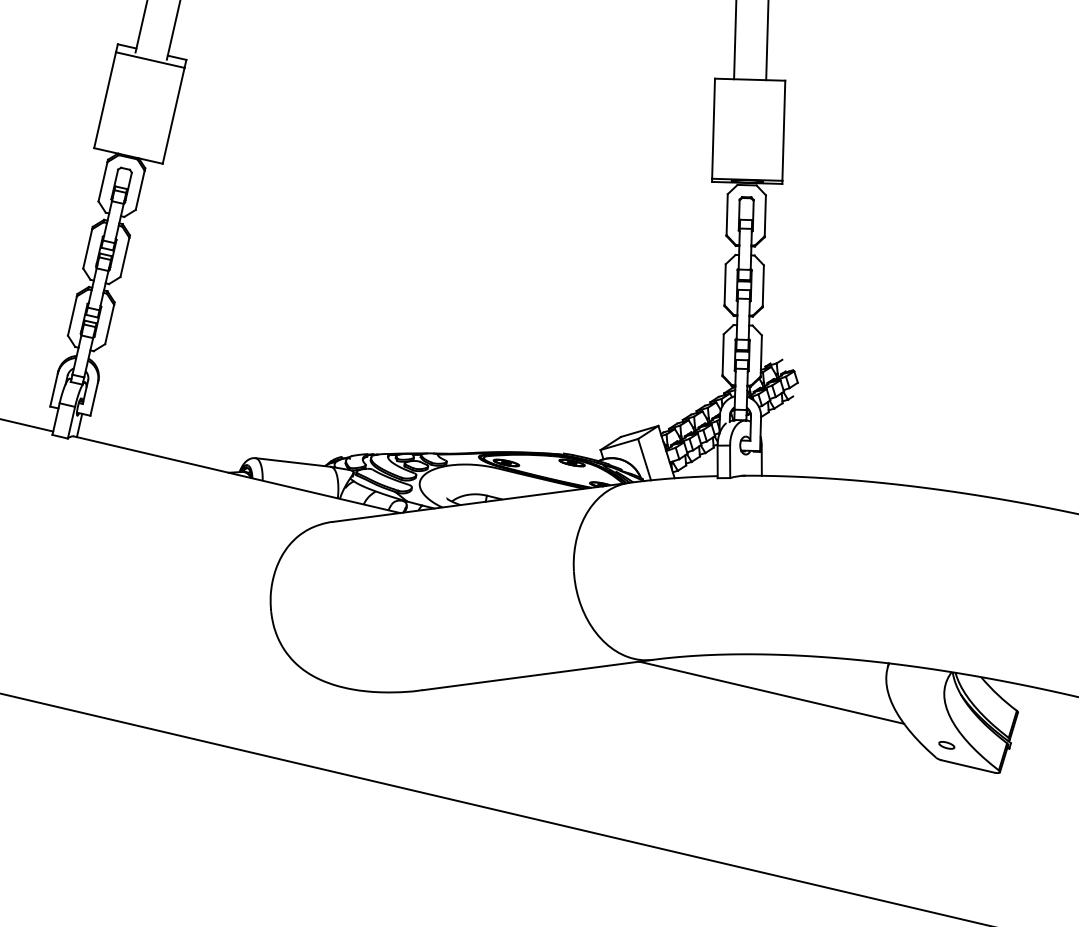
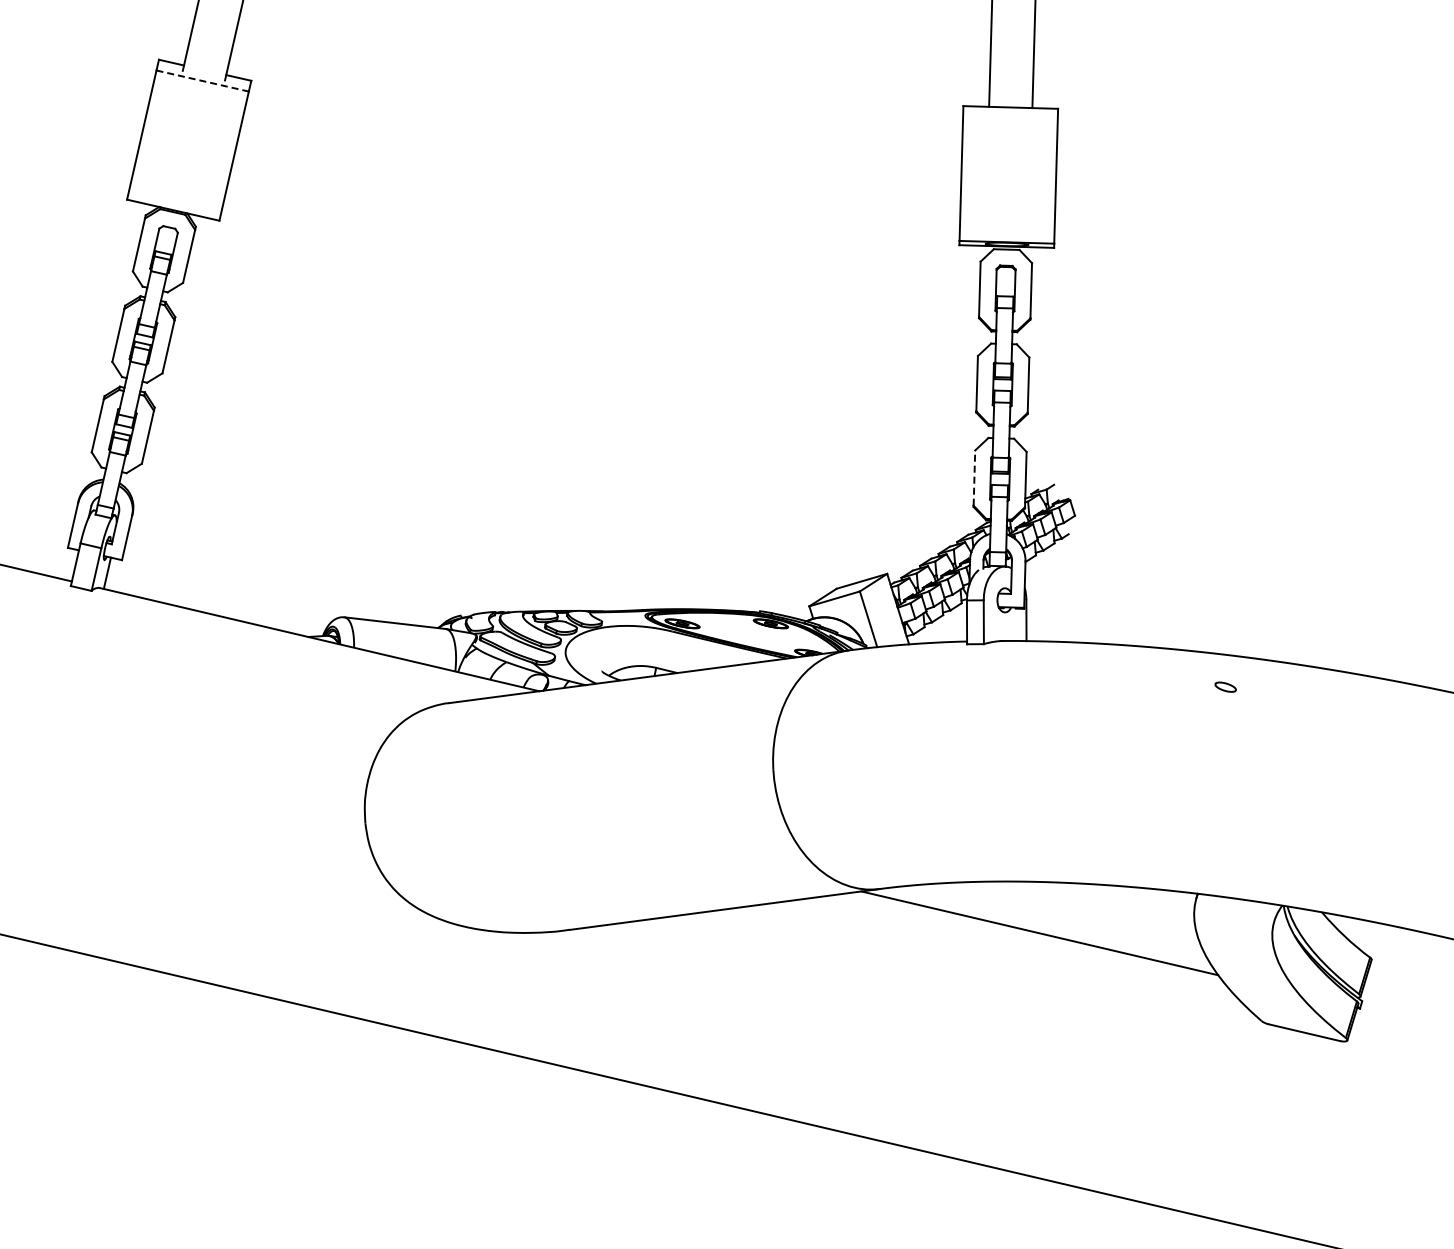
line: (150, 60) -> (203, 81), solid -> dashed
line: (723, 355) -> (974, 478), solid -> dashed
part: (946, 744) -> (1225, 686), moved

